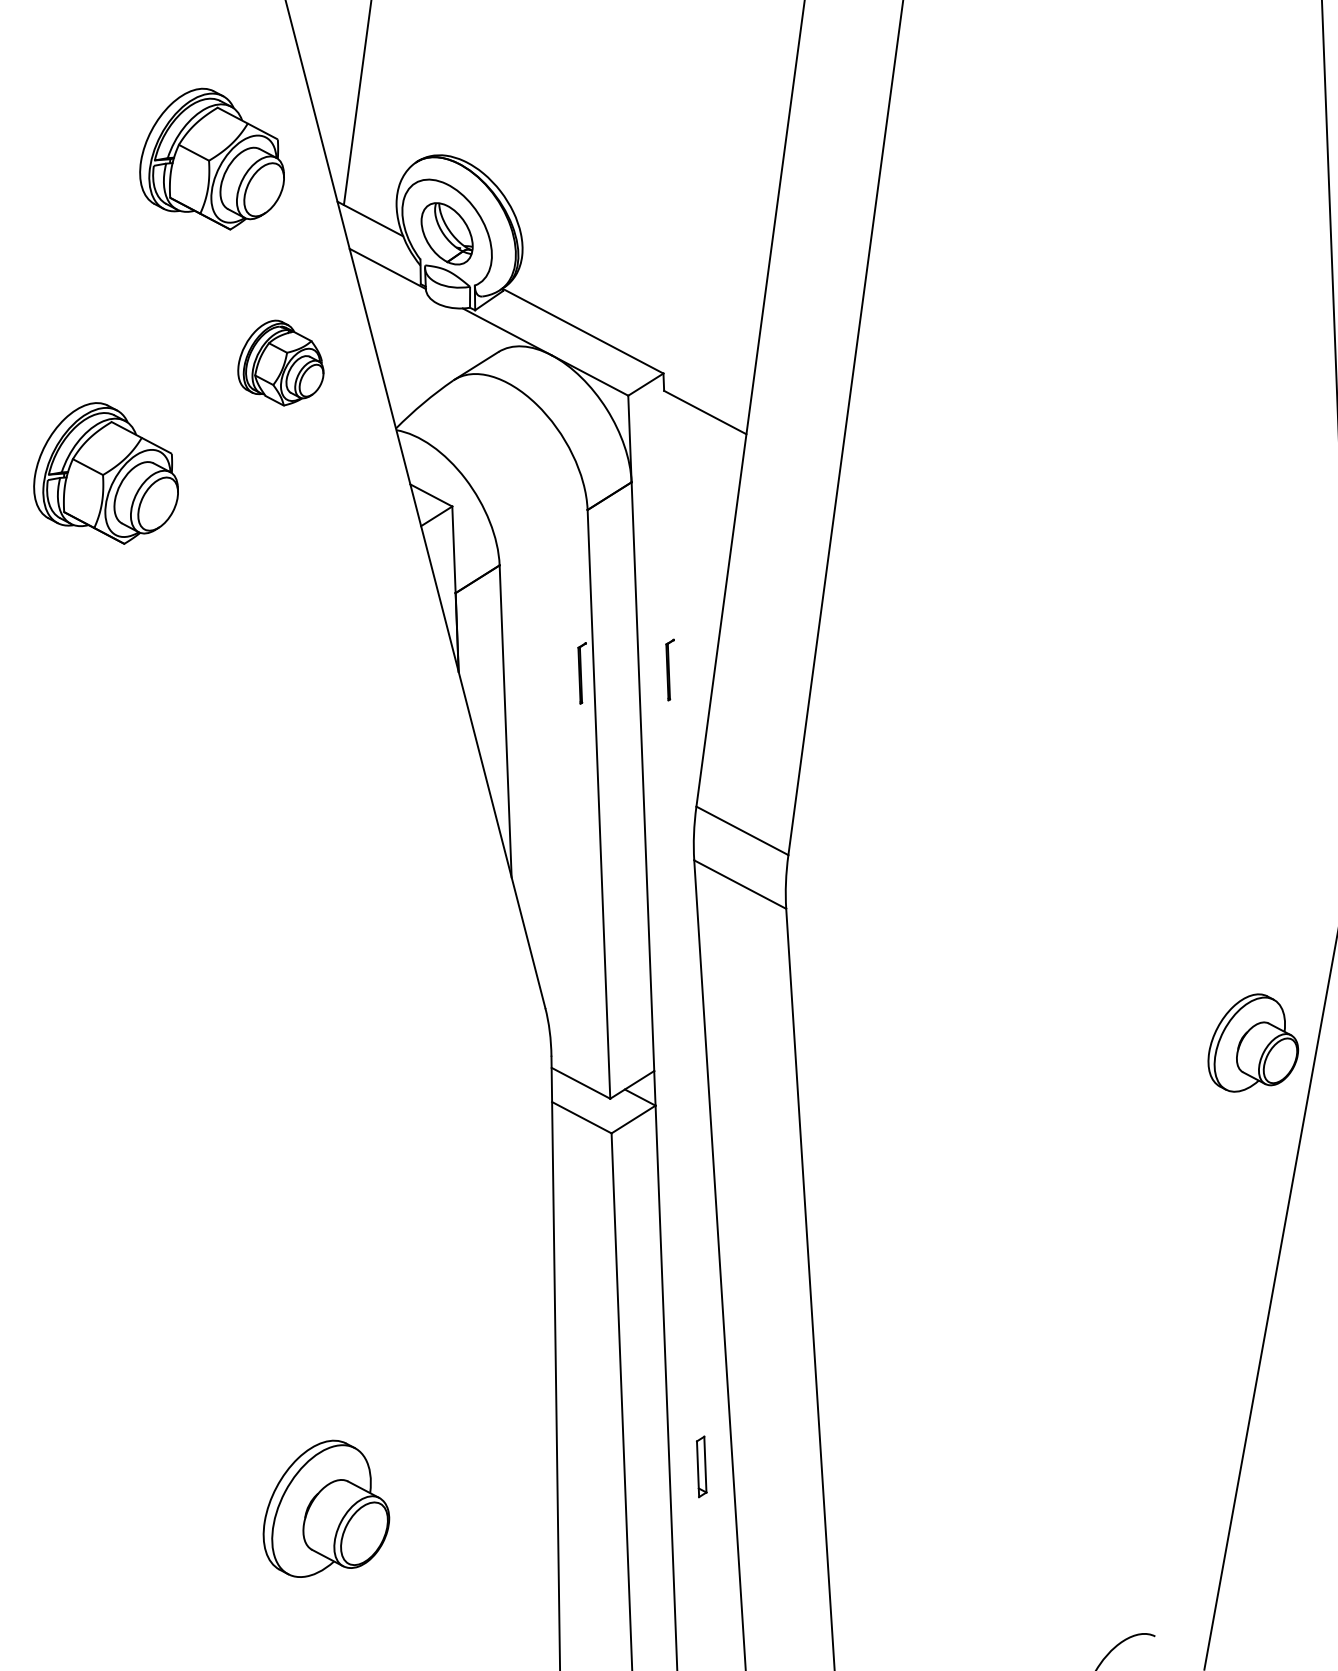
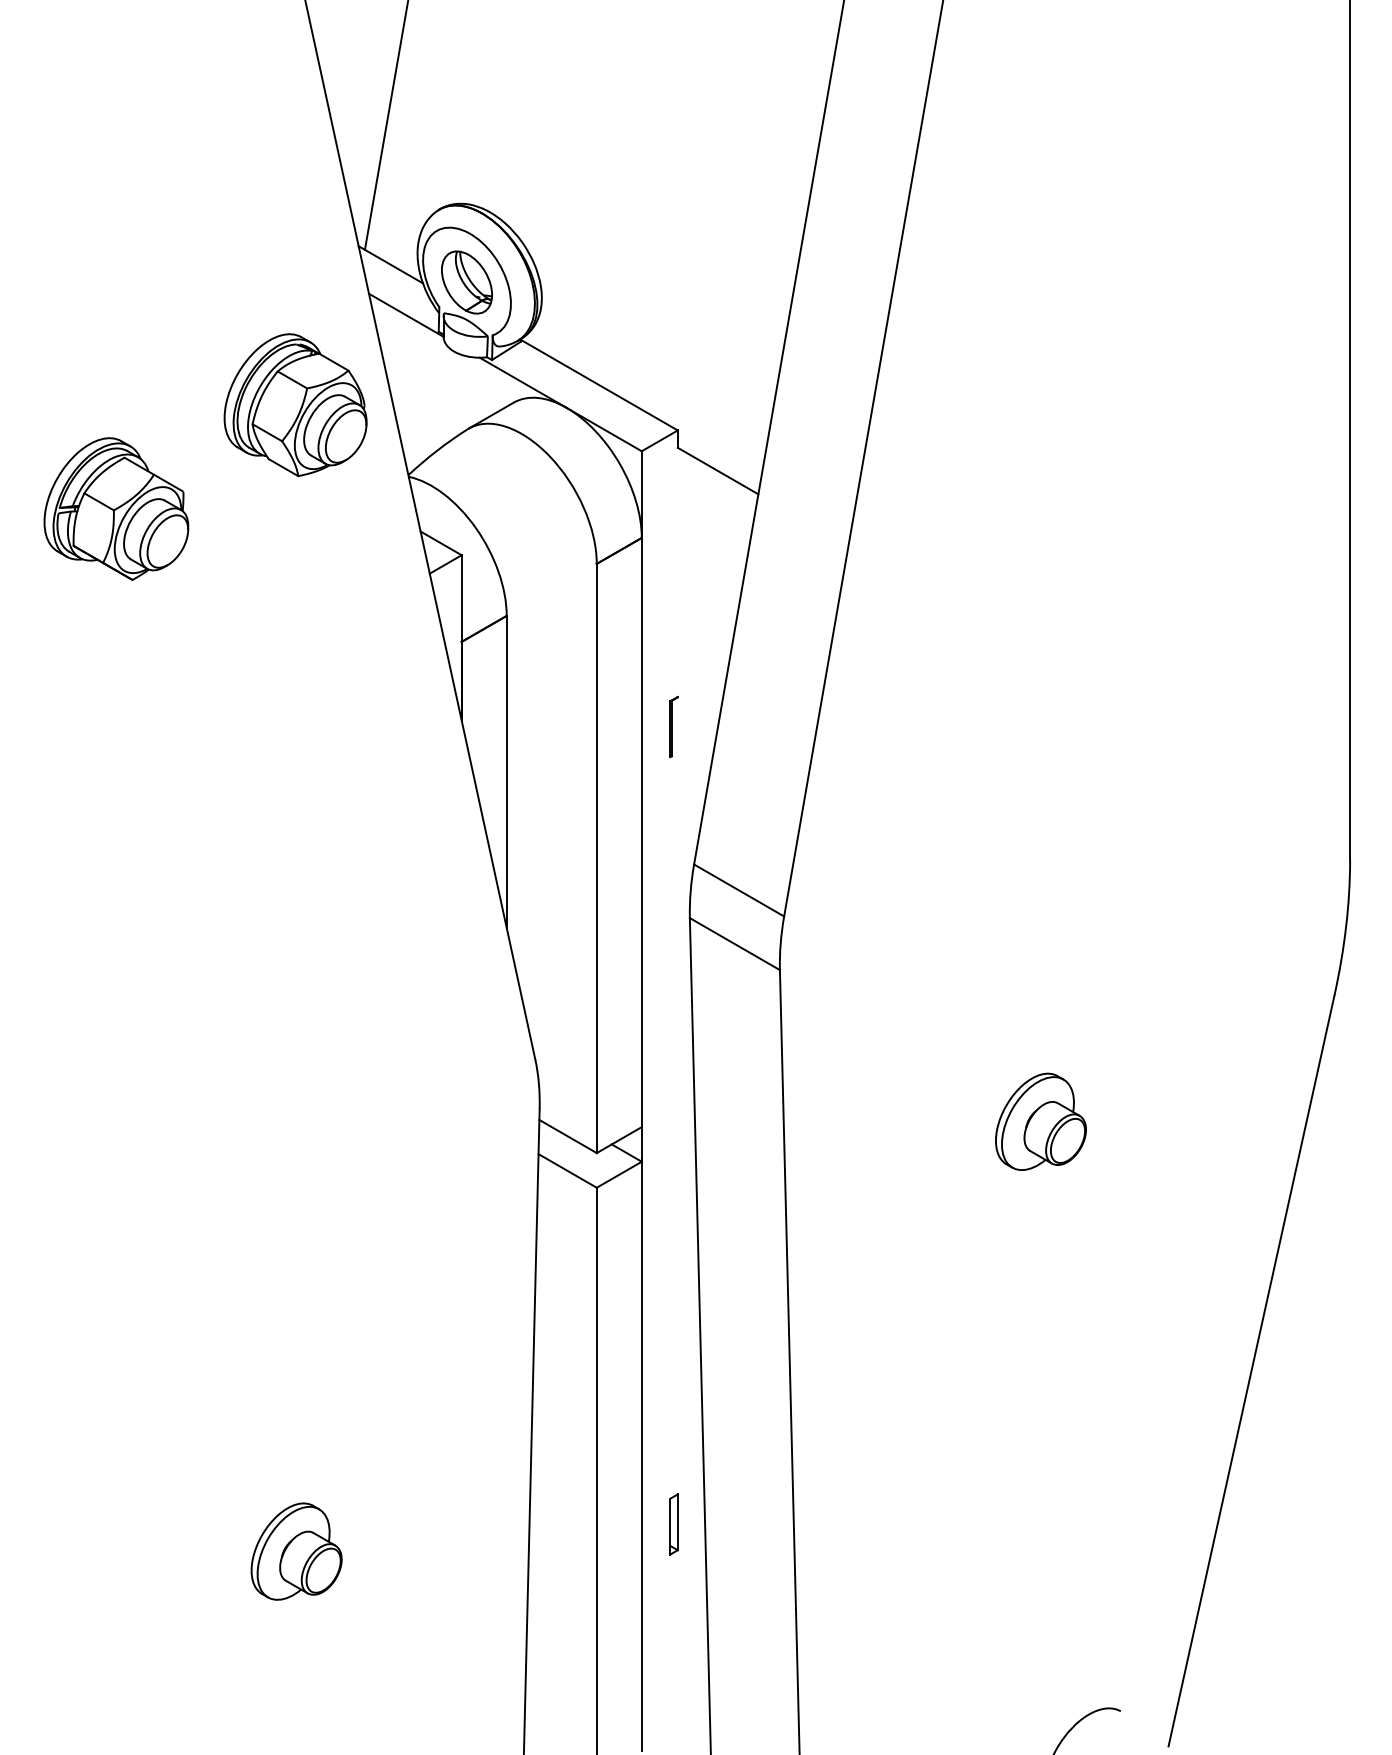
part: (211, 158) -> (234, 198), removed
part: (280, 363) -> (295, 405), size x1.67
part: (582, 673) -> (585, 727), removed
part: (1252, 1042) -> (1040, 1121), moved
part: (325, 1508) -> (296, 1551), size x0.71

